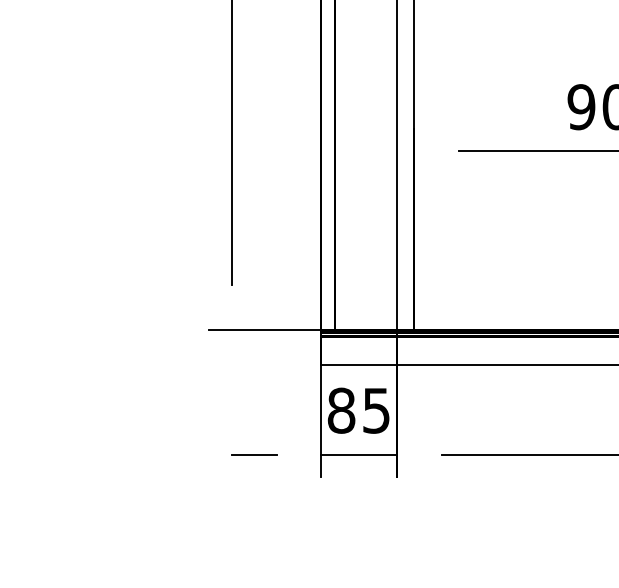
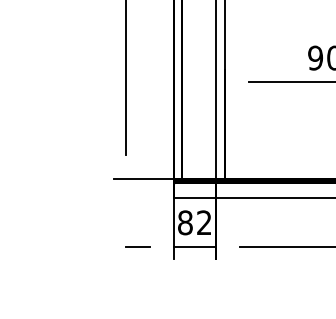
text: (376, 410) -> (204, 222), 85 -> 82

